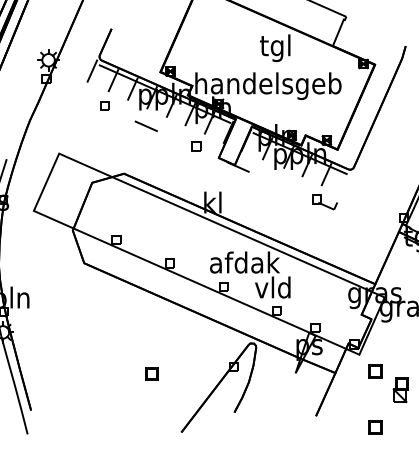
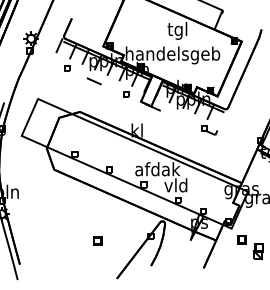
part: (374, 427) -> (241, 275), removed

